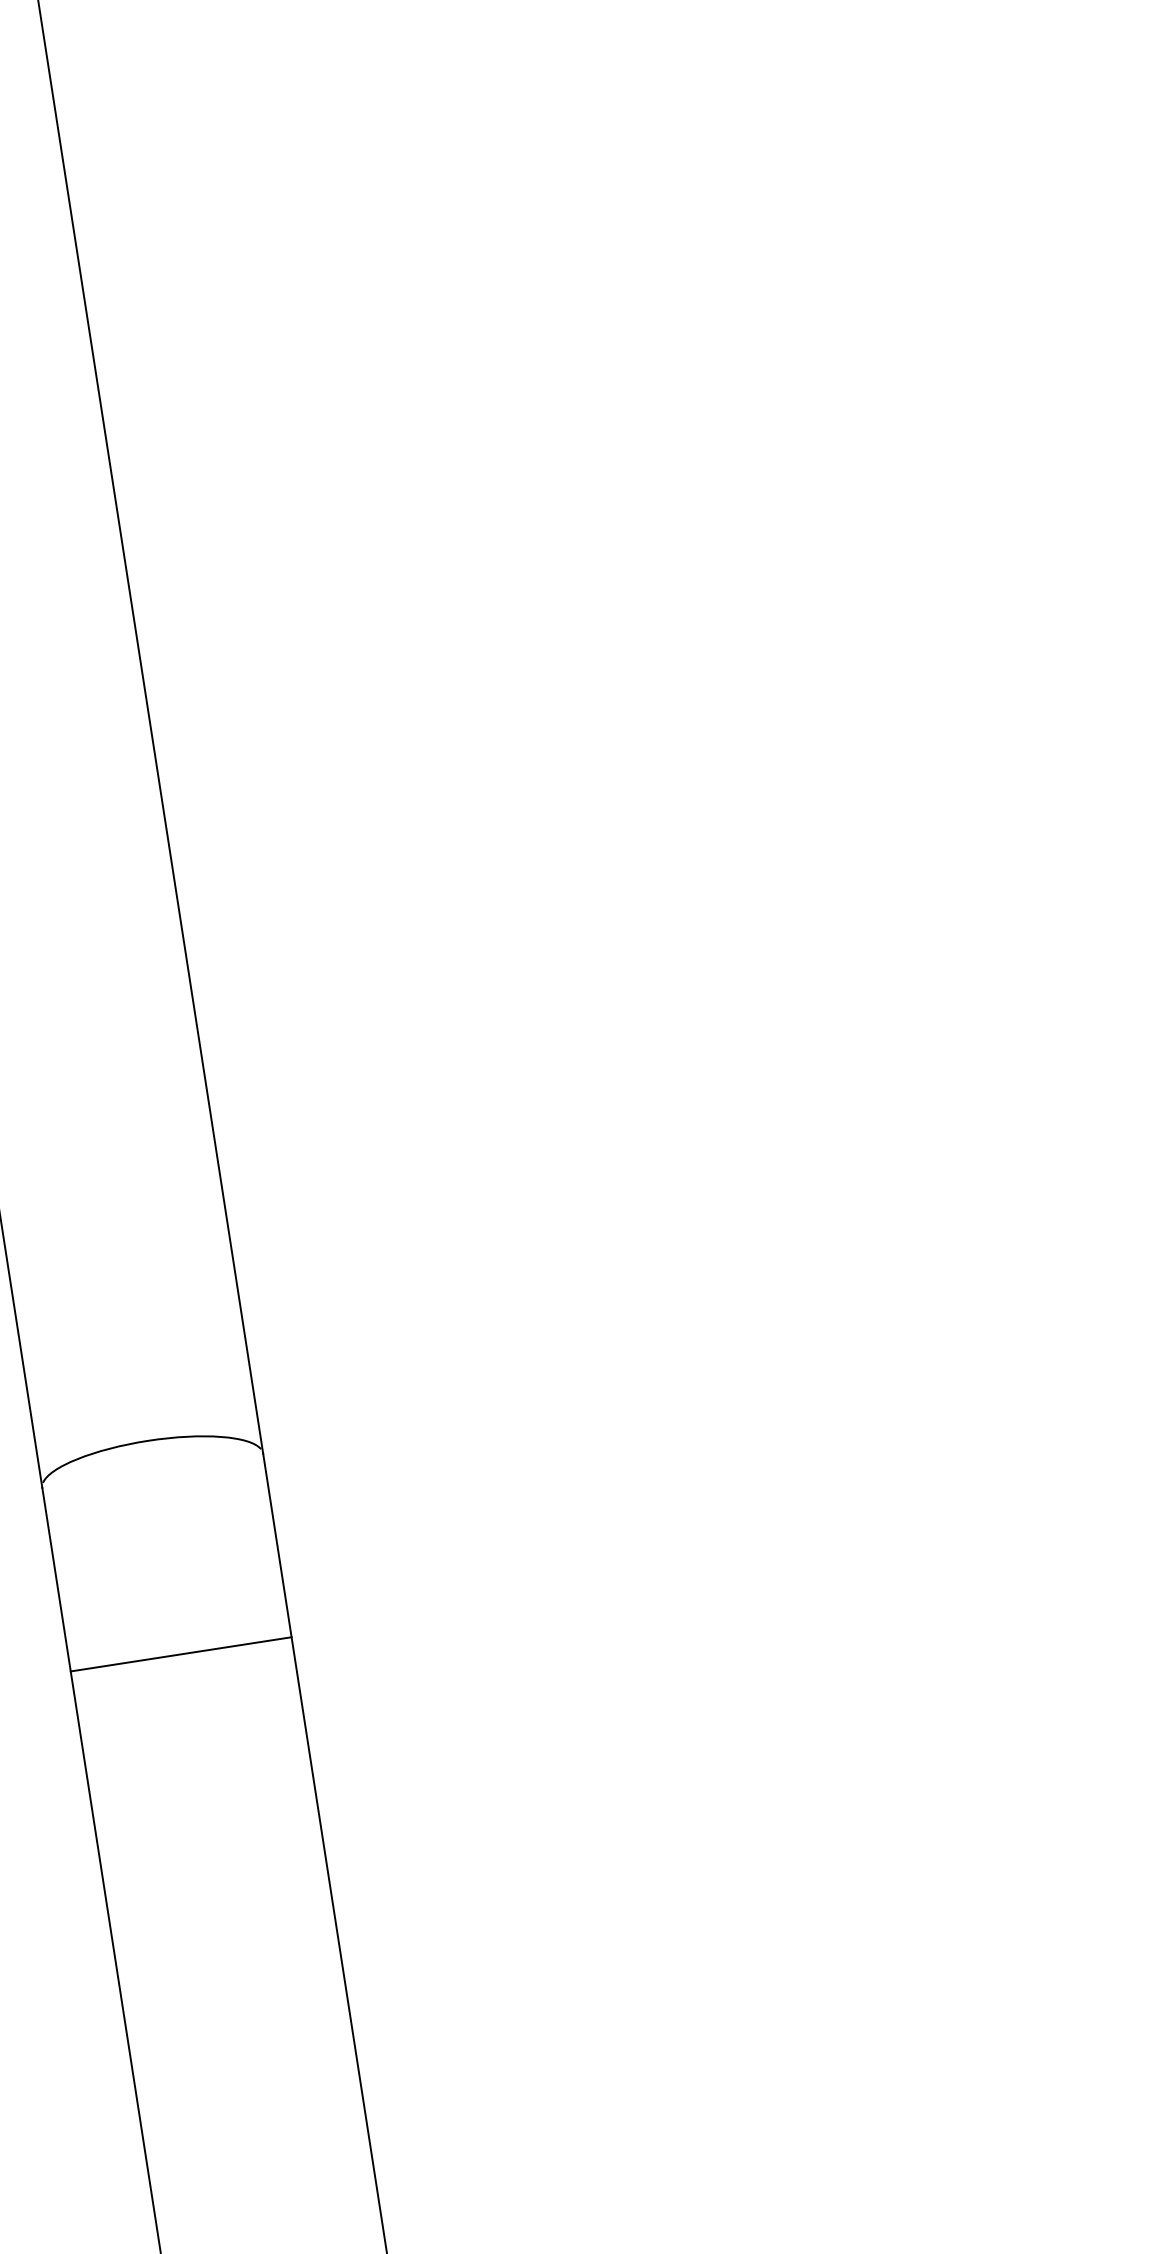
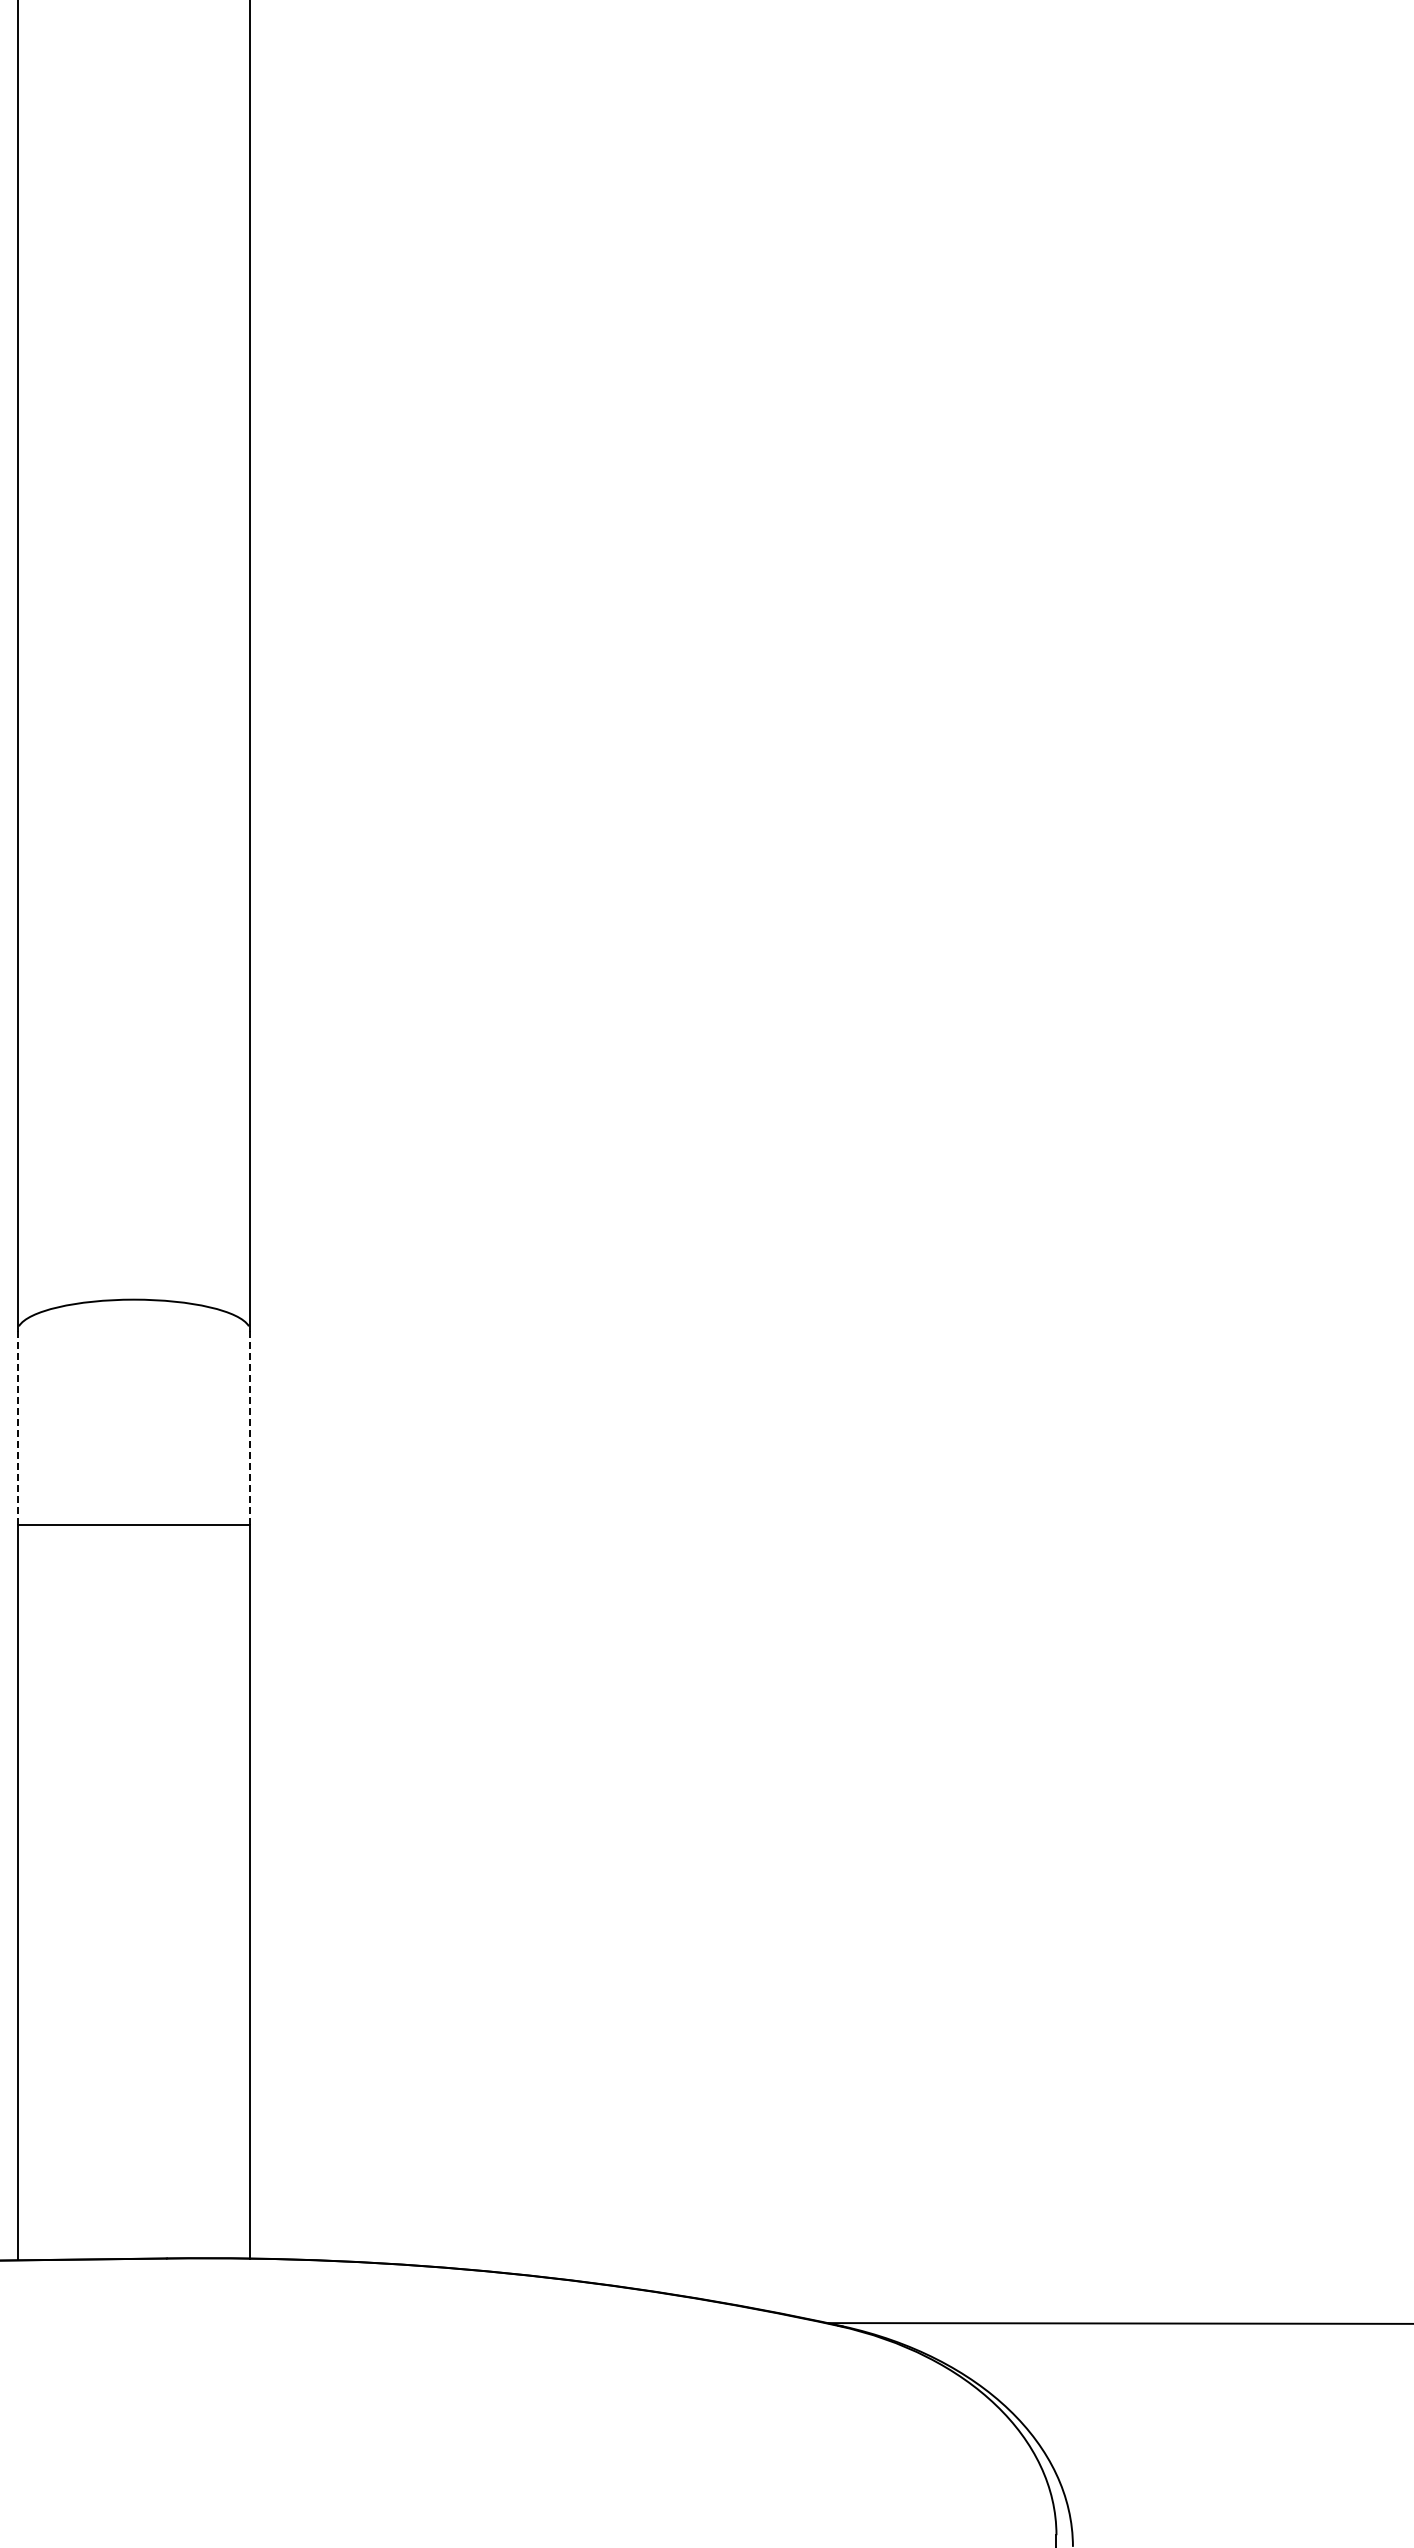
line: (277, 1544) -> (250, 1427), solid -> dashed
line: (56, 1579) -> (17, 1427), solid -> dashed

